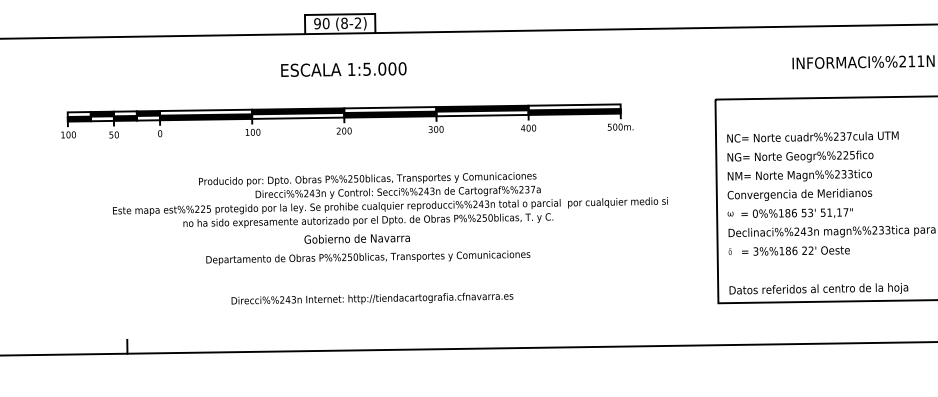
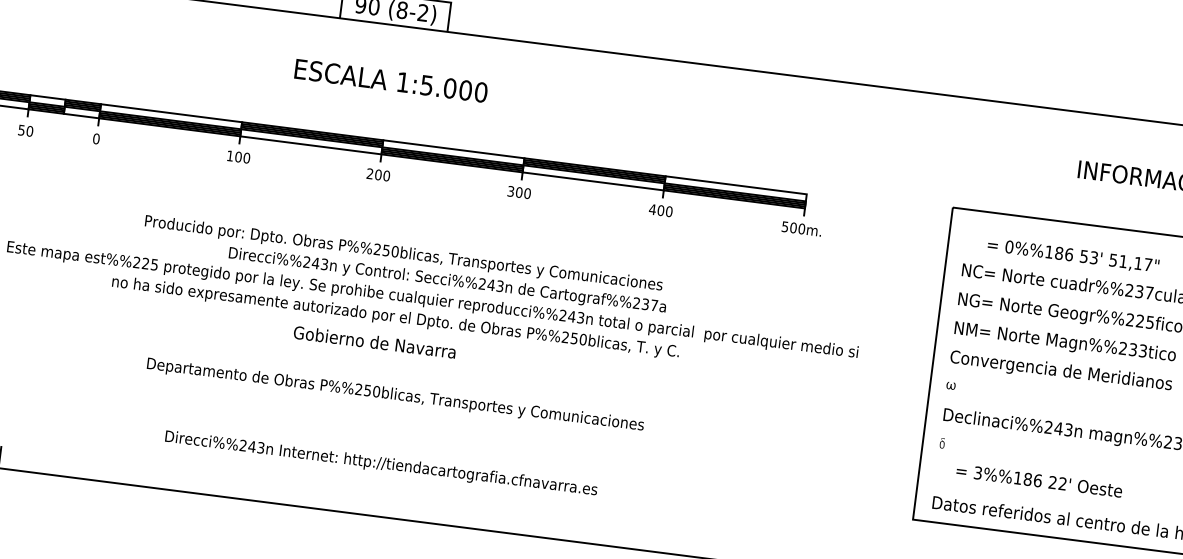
text: (796, 212) -> (1072, 254), moved
text: (795, 250) -> (1038, 480), moved
text: (368, 257) -> (395, 394), moved
text: (372, 298) -> (381, 463), moved

